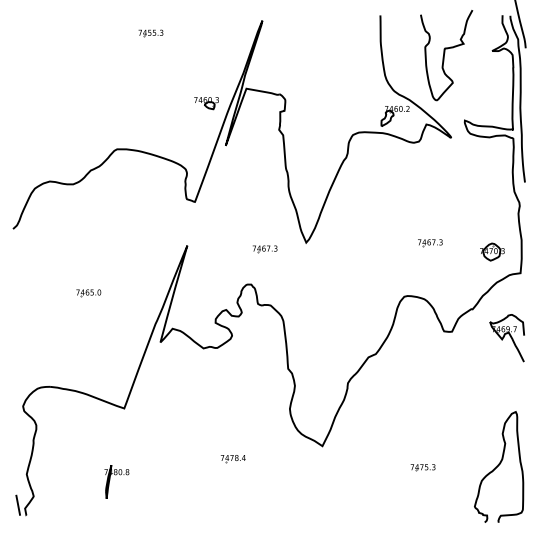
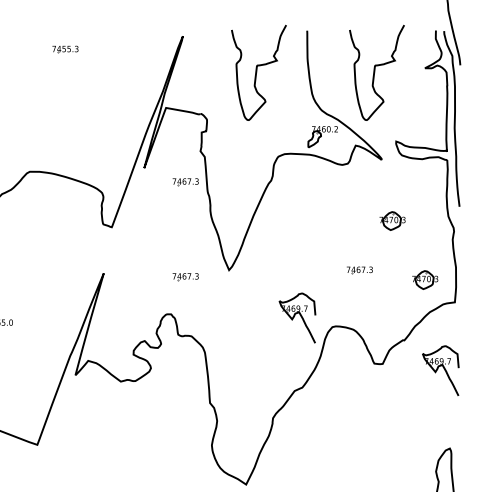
curve: (332, 55) -> (256, 72), added
part: (206, 103) -> (123, 123), removed
part: (264, 159) -> (185, 182), added
part: (461, 195) -> (392, 220), added
part: (370, 288) -> (296, 318), added

